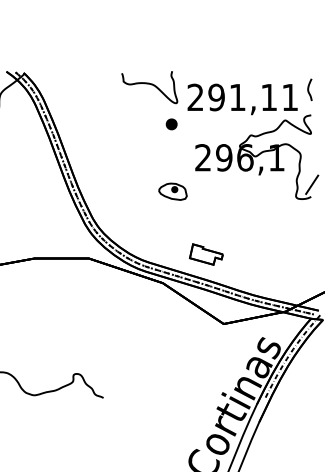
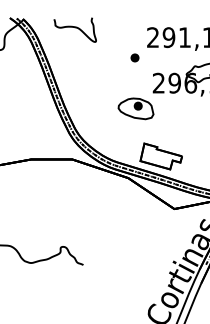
curve: (151, 85) -> (76, 28), moved
part: (172, 191) -> (135, 108), size x1.67
part: (206, 254) -> (161, 156), size x1.67

